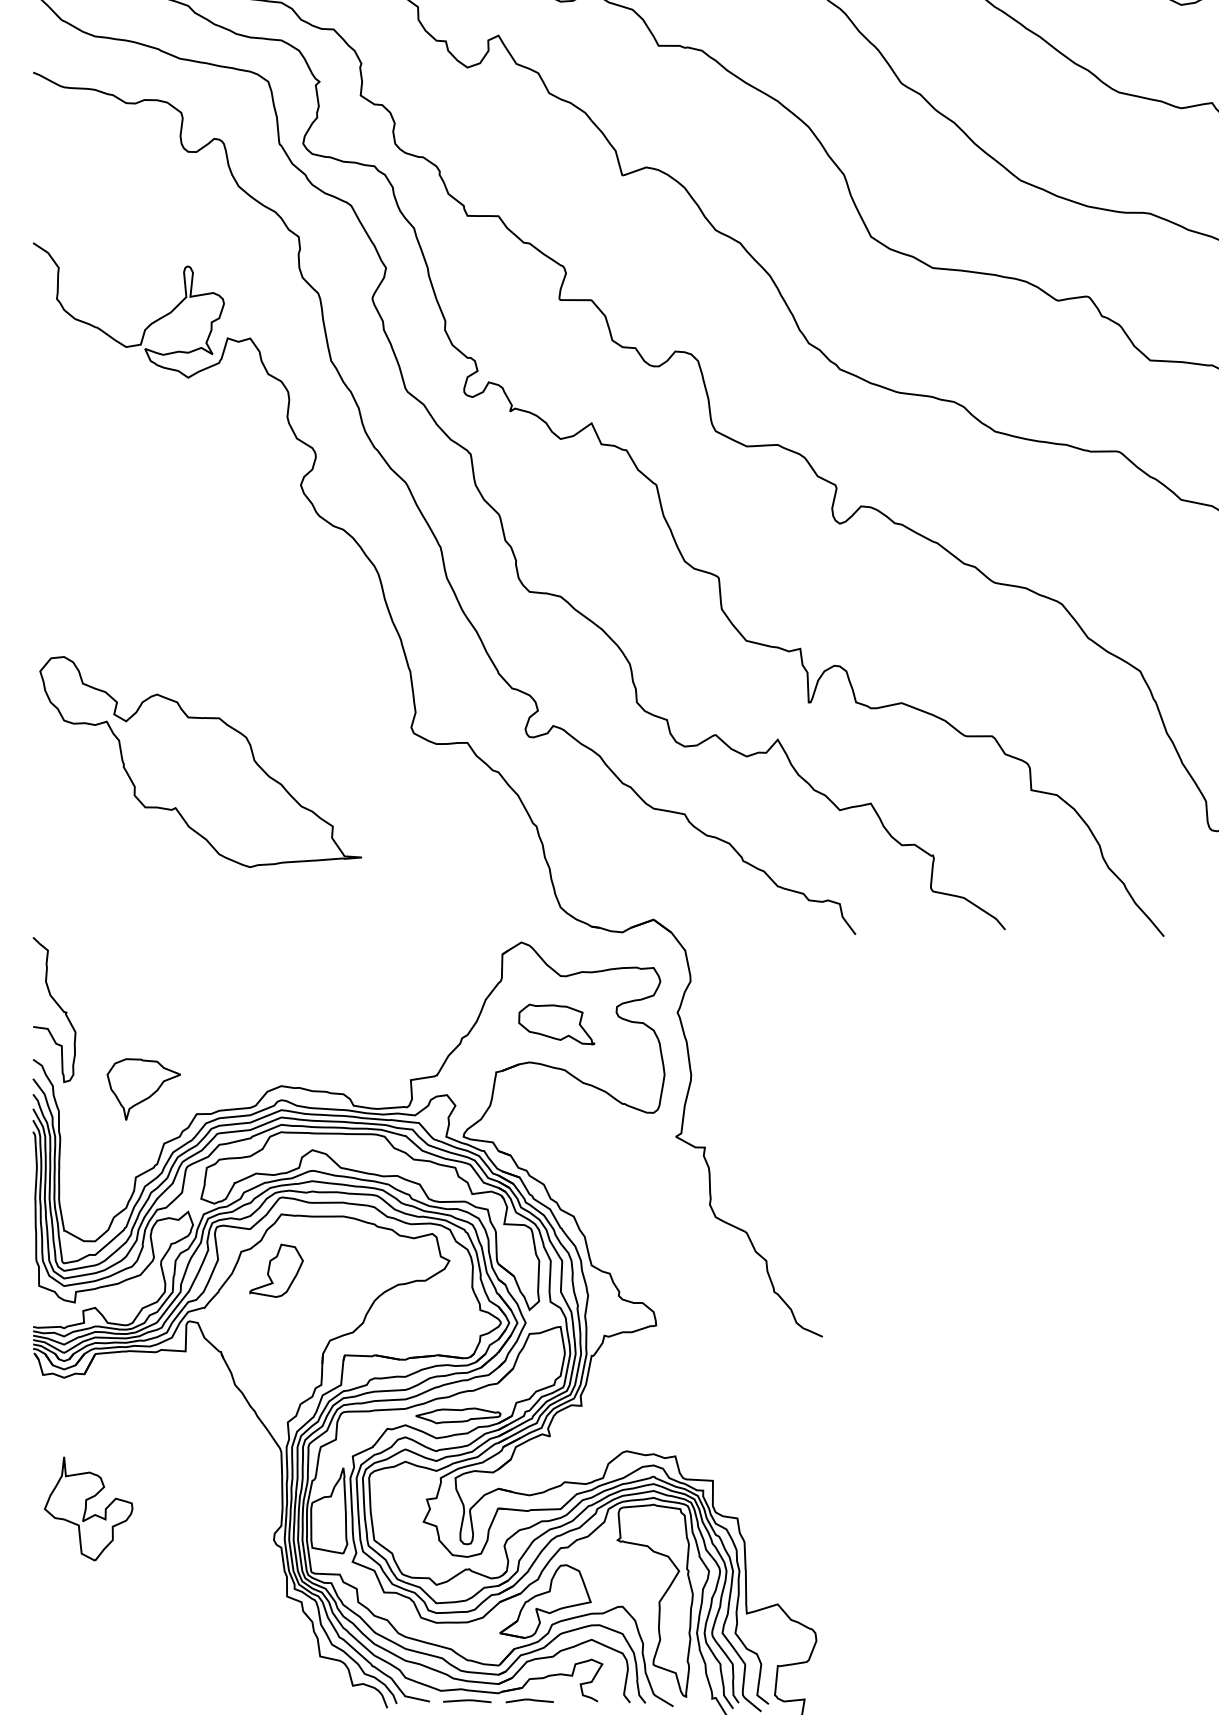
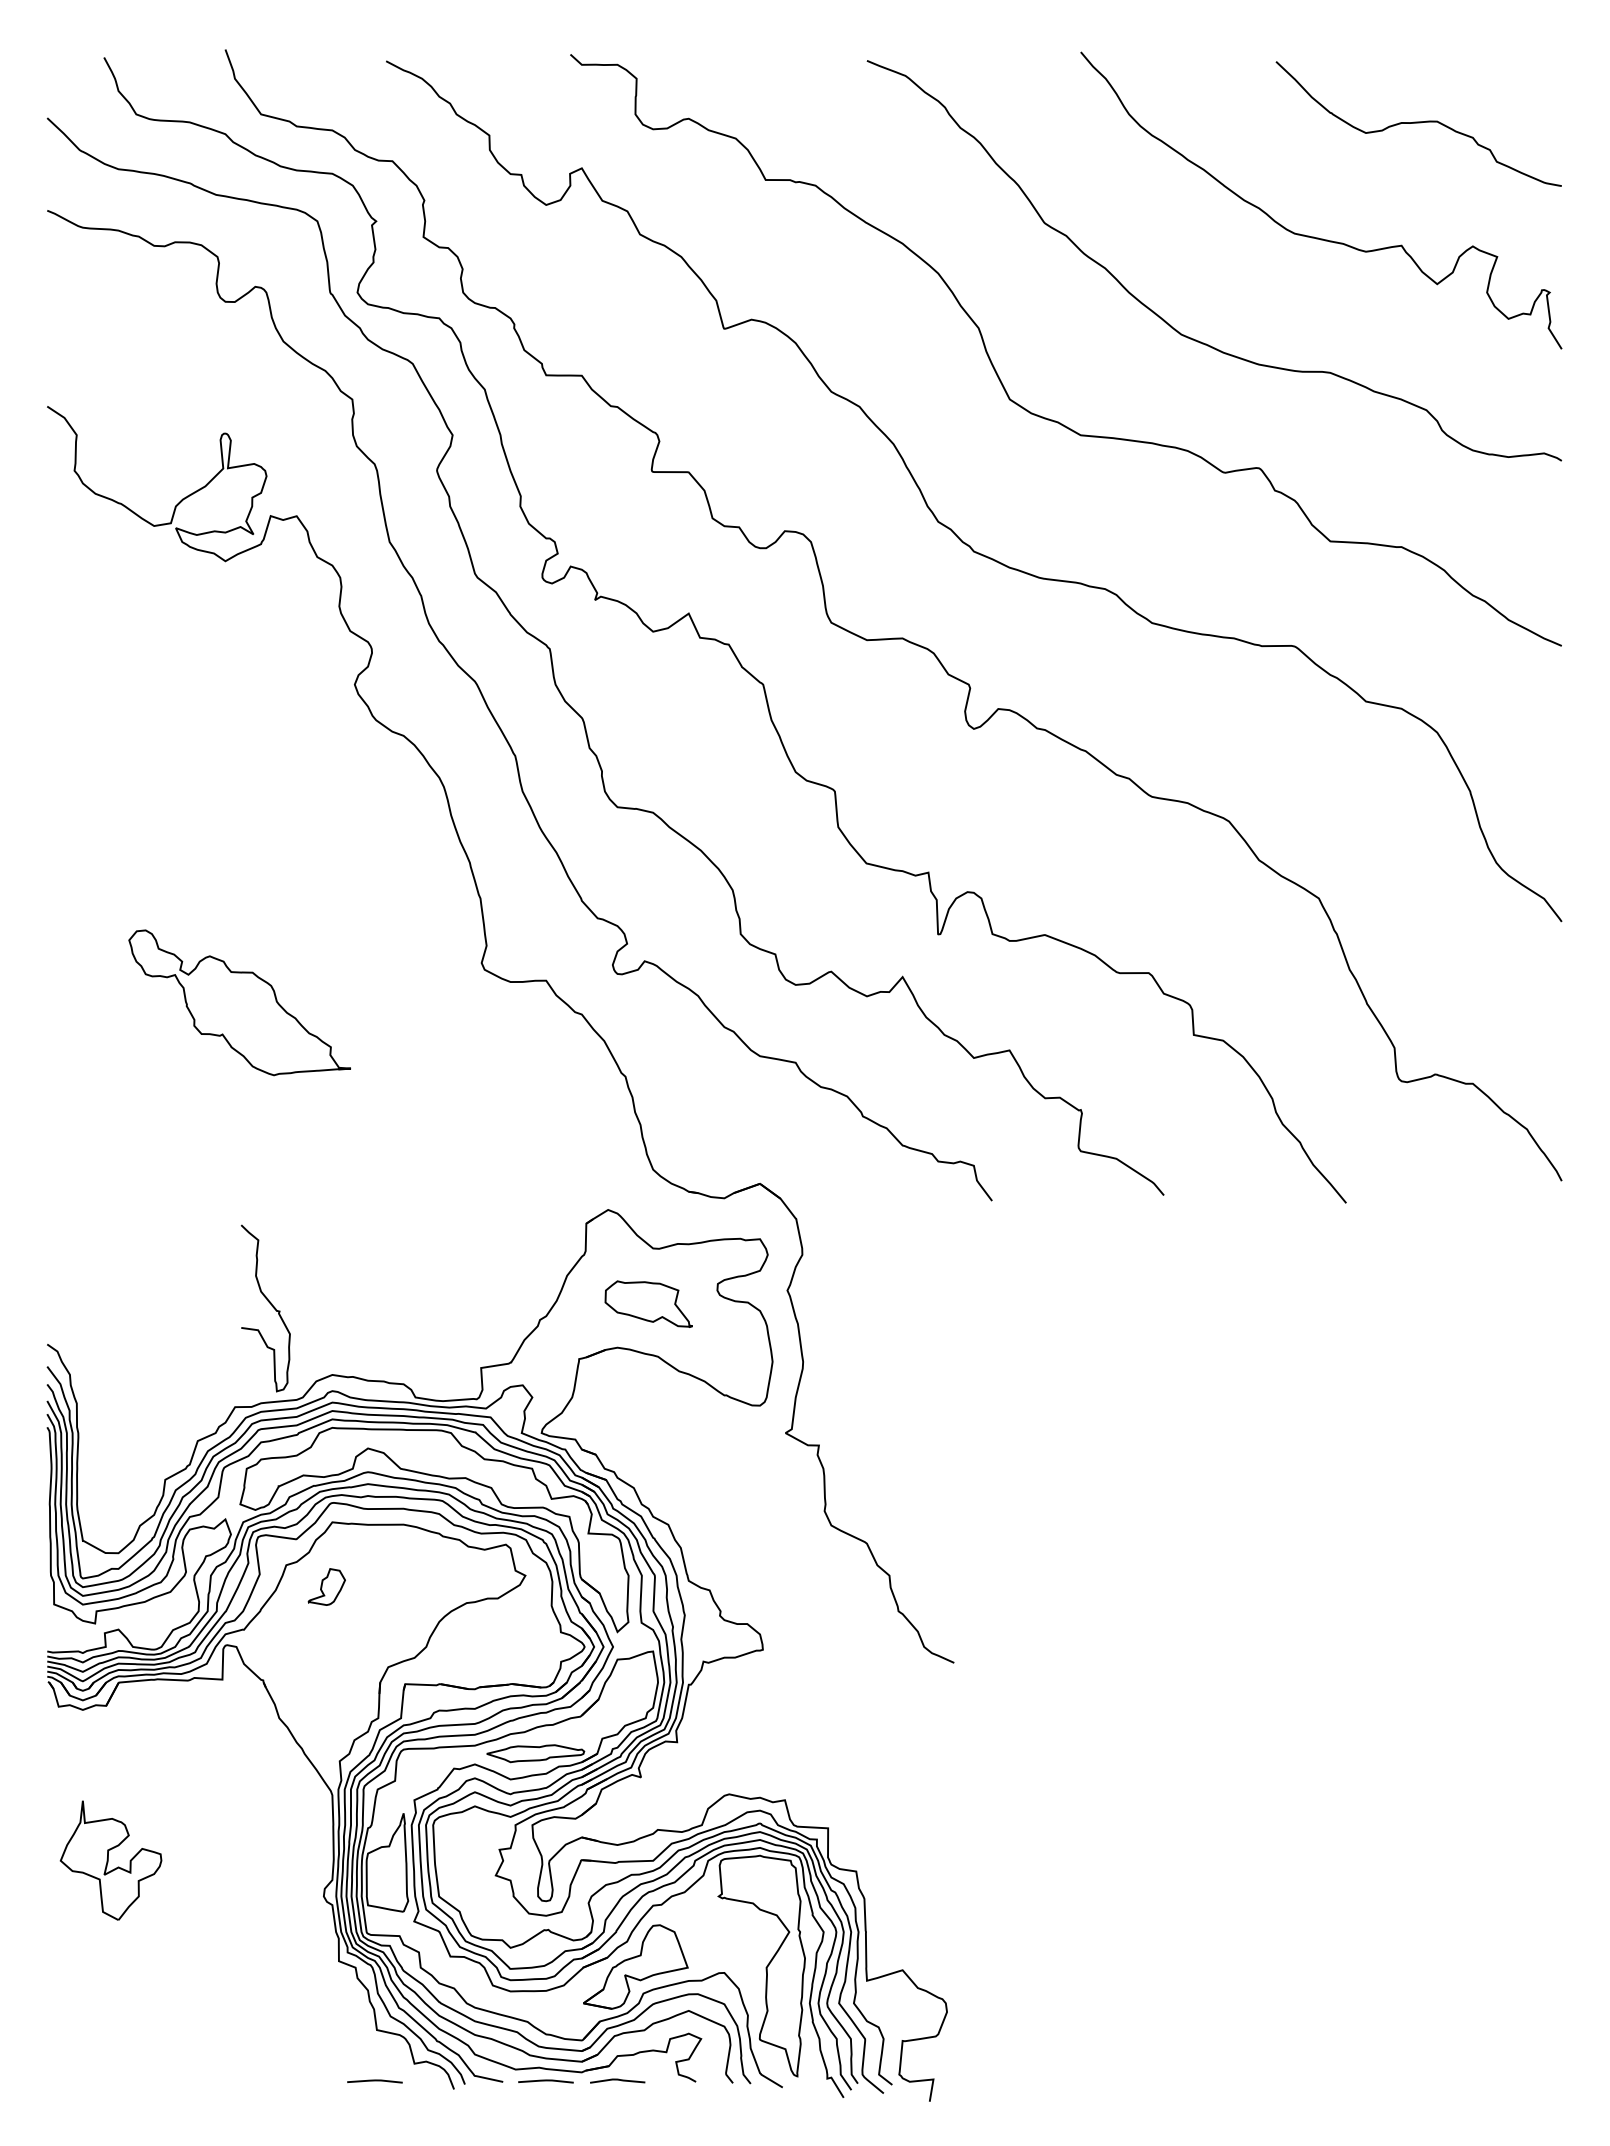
part: (200, 761) -> (239, 1002), size x0.6
curve: (57, 1005) -> (269, 1303), moved
part: (143, 1089) -> (173, 1378), removed
part: (276, 1270) -> (326, 1586), size x0.6
line: (318, 1701) -> (374, 2081), added

